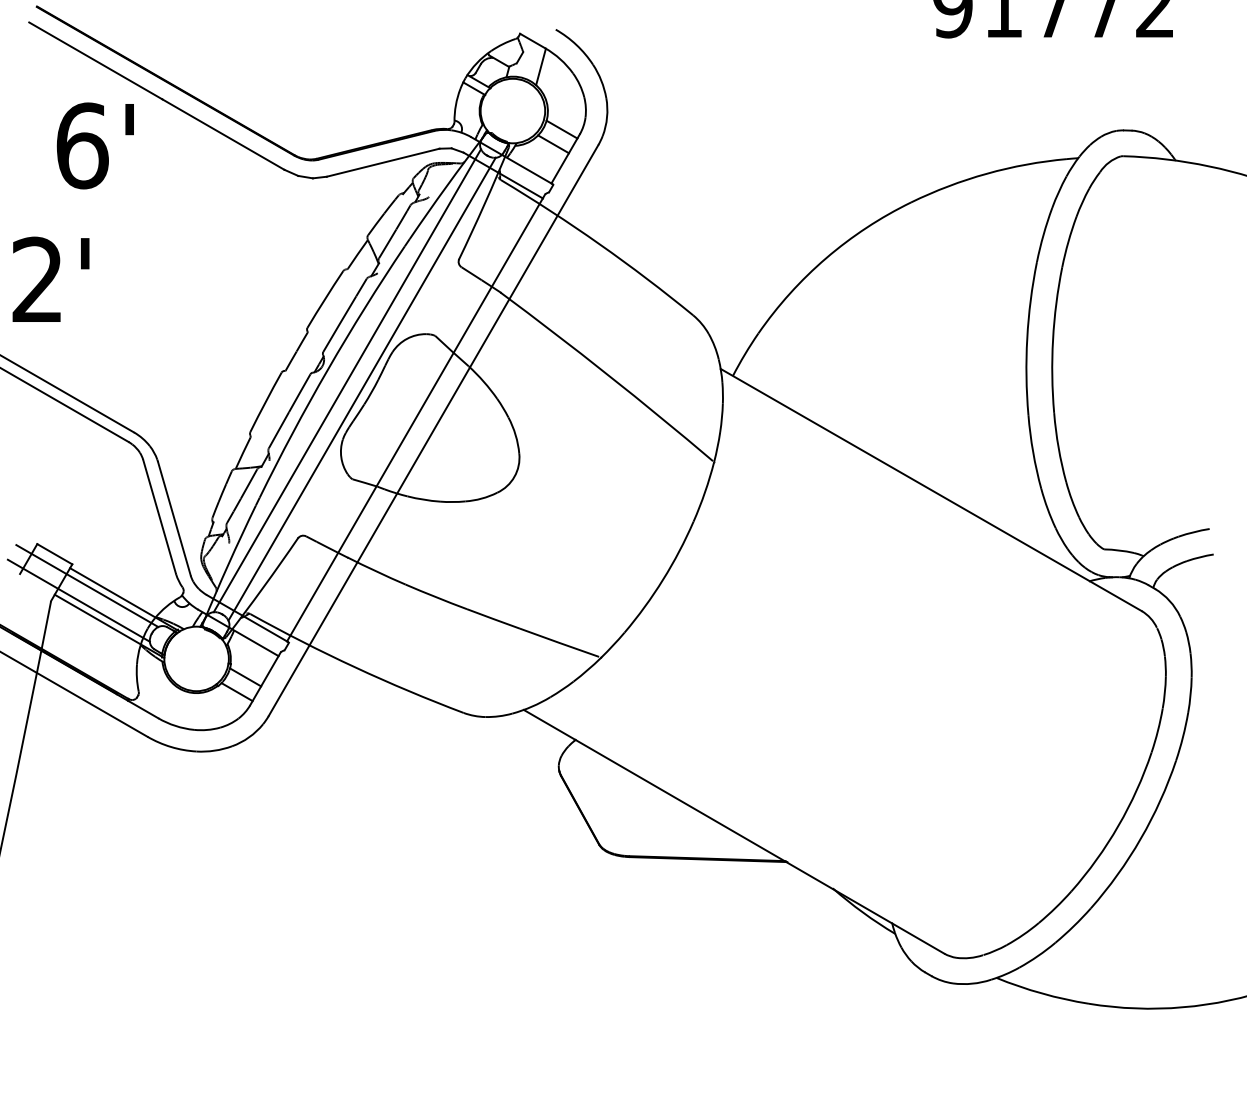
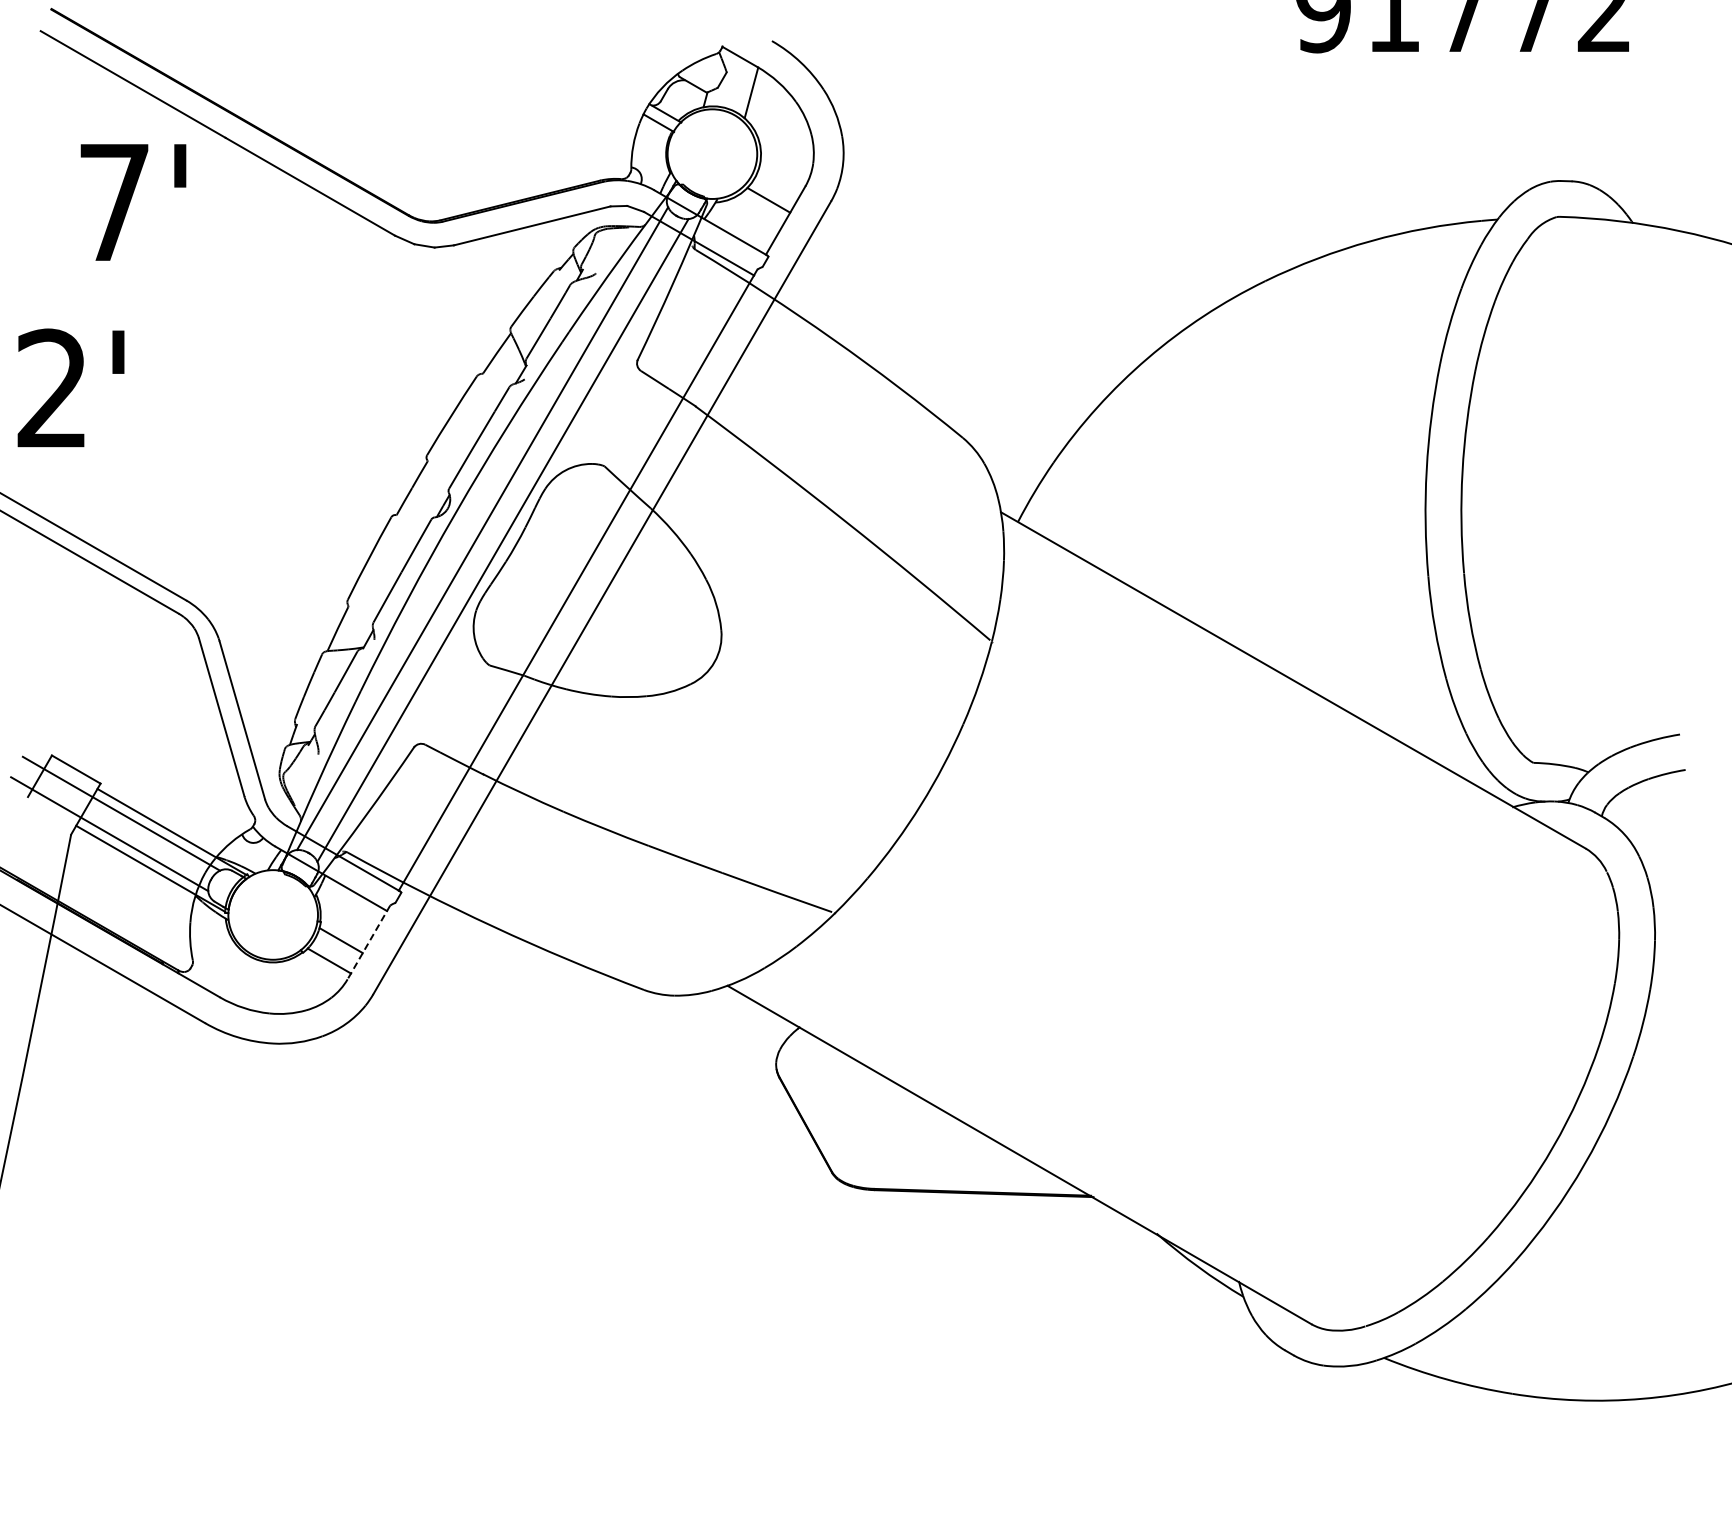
line: (561, 129) -> (780, 179), removed
text: (83, 145) -> (115, 202), 6' -> 7'
line: (265, 678) -> (368, 942), solid -> dashed

